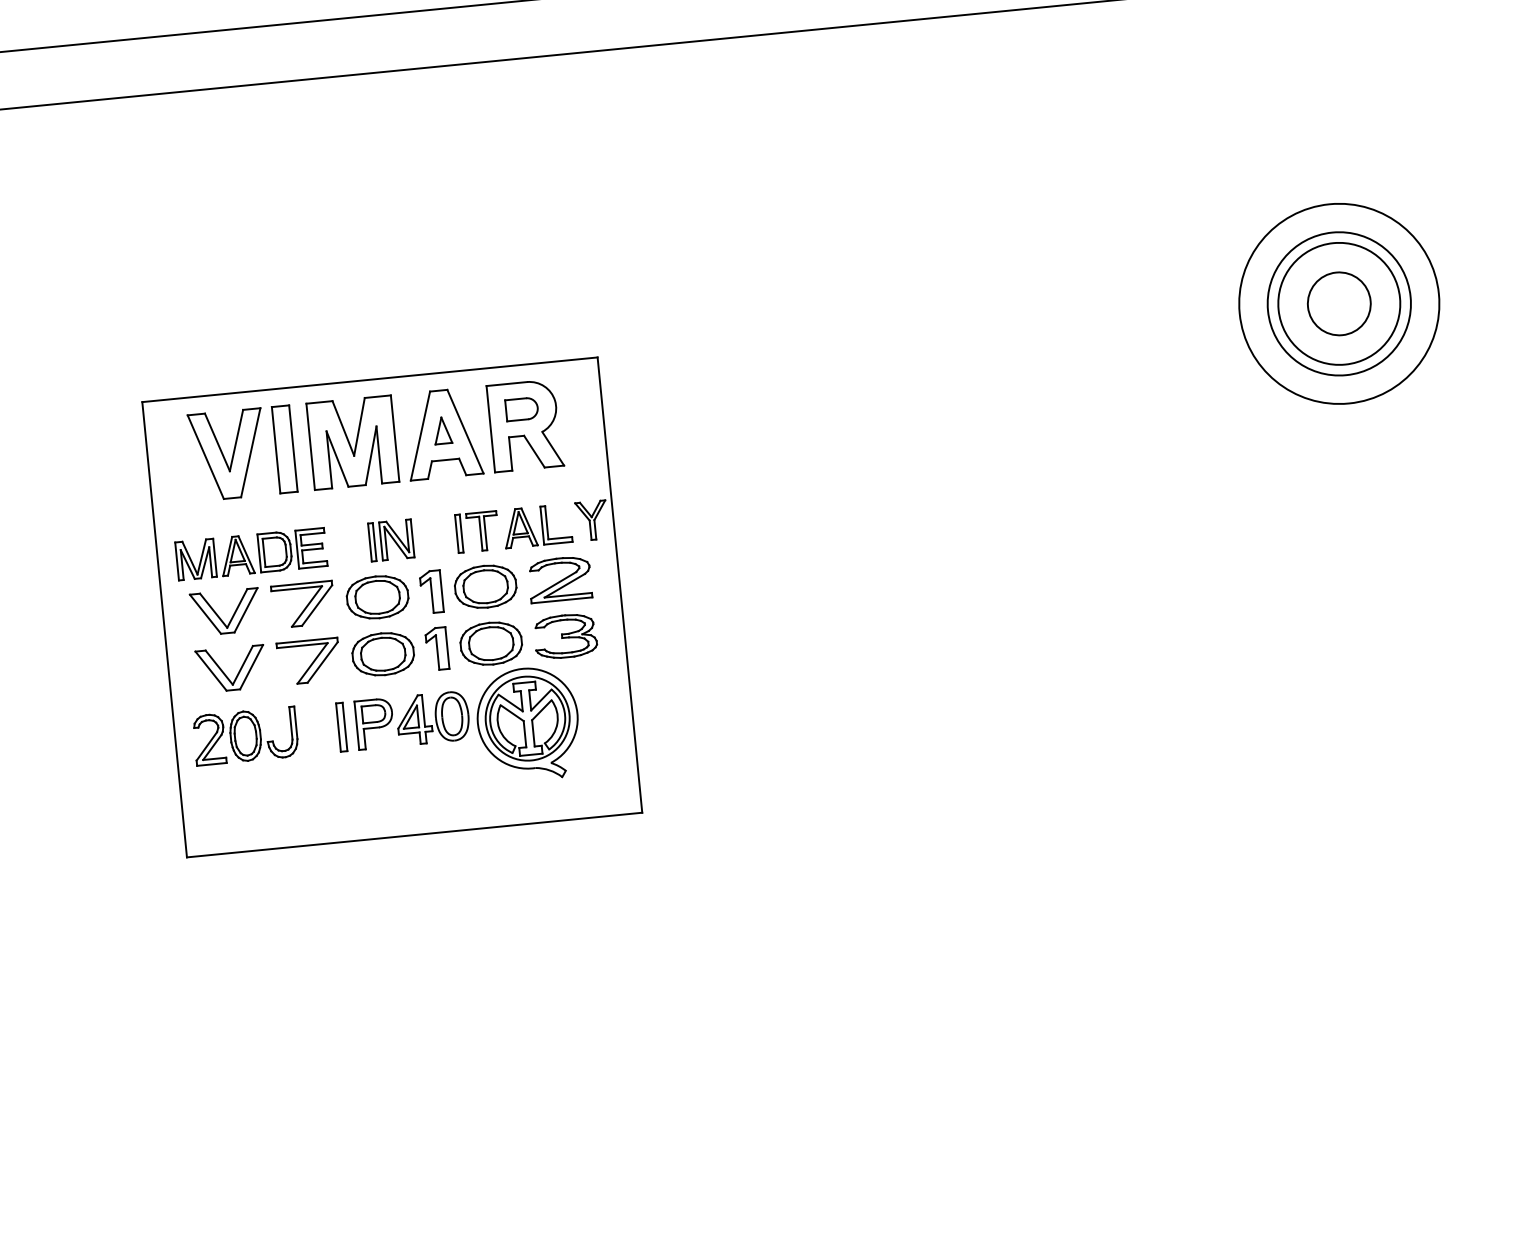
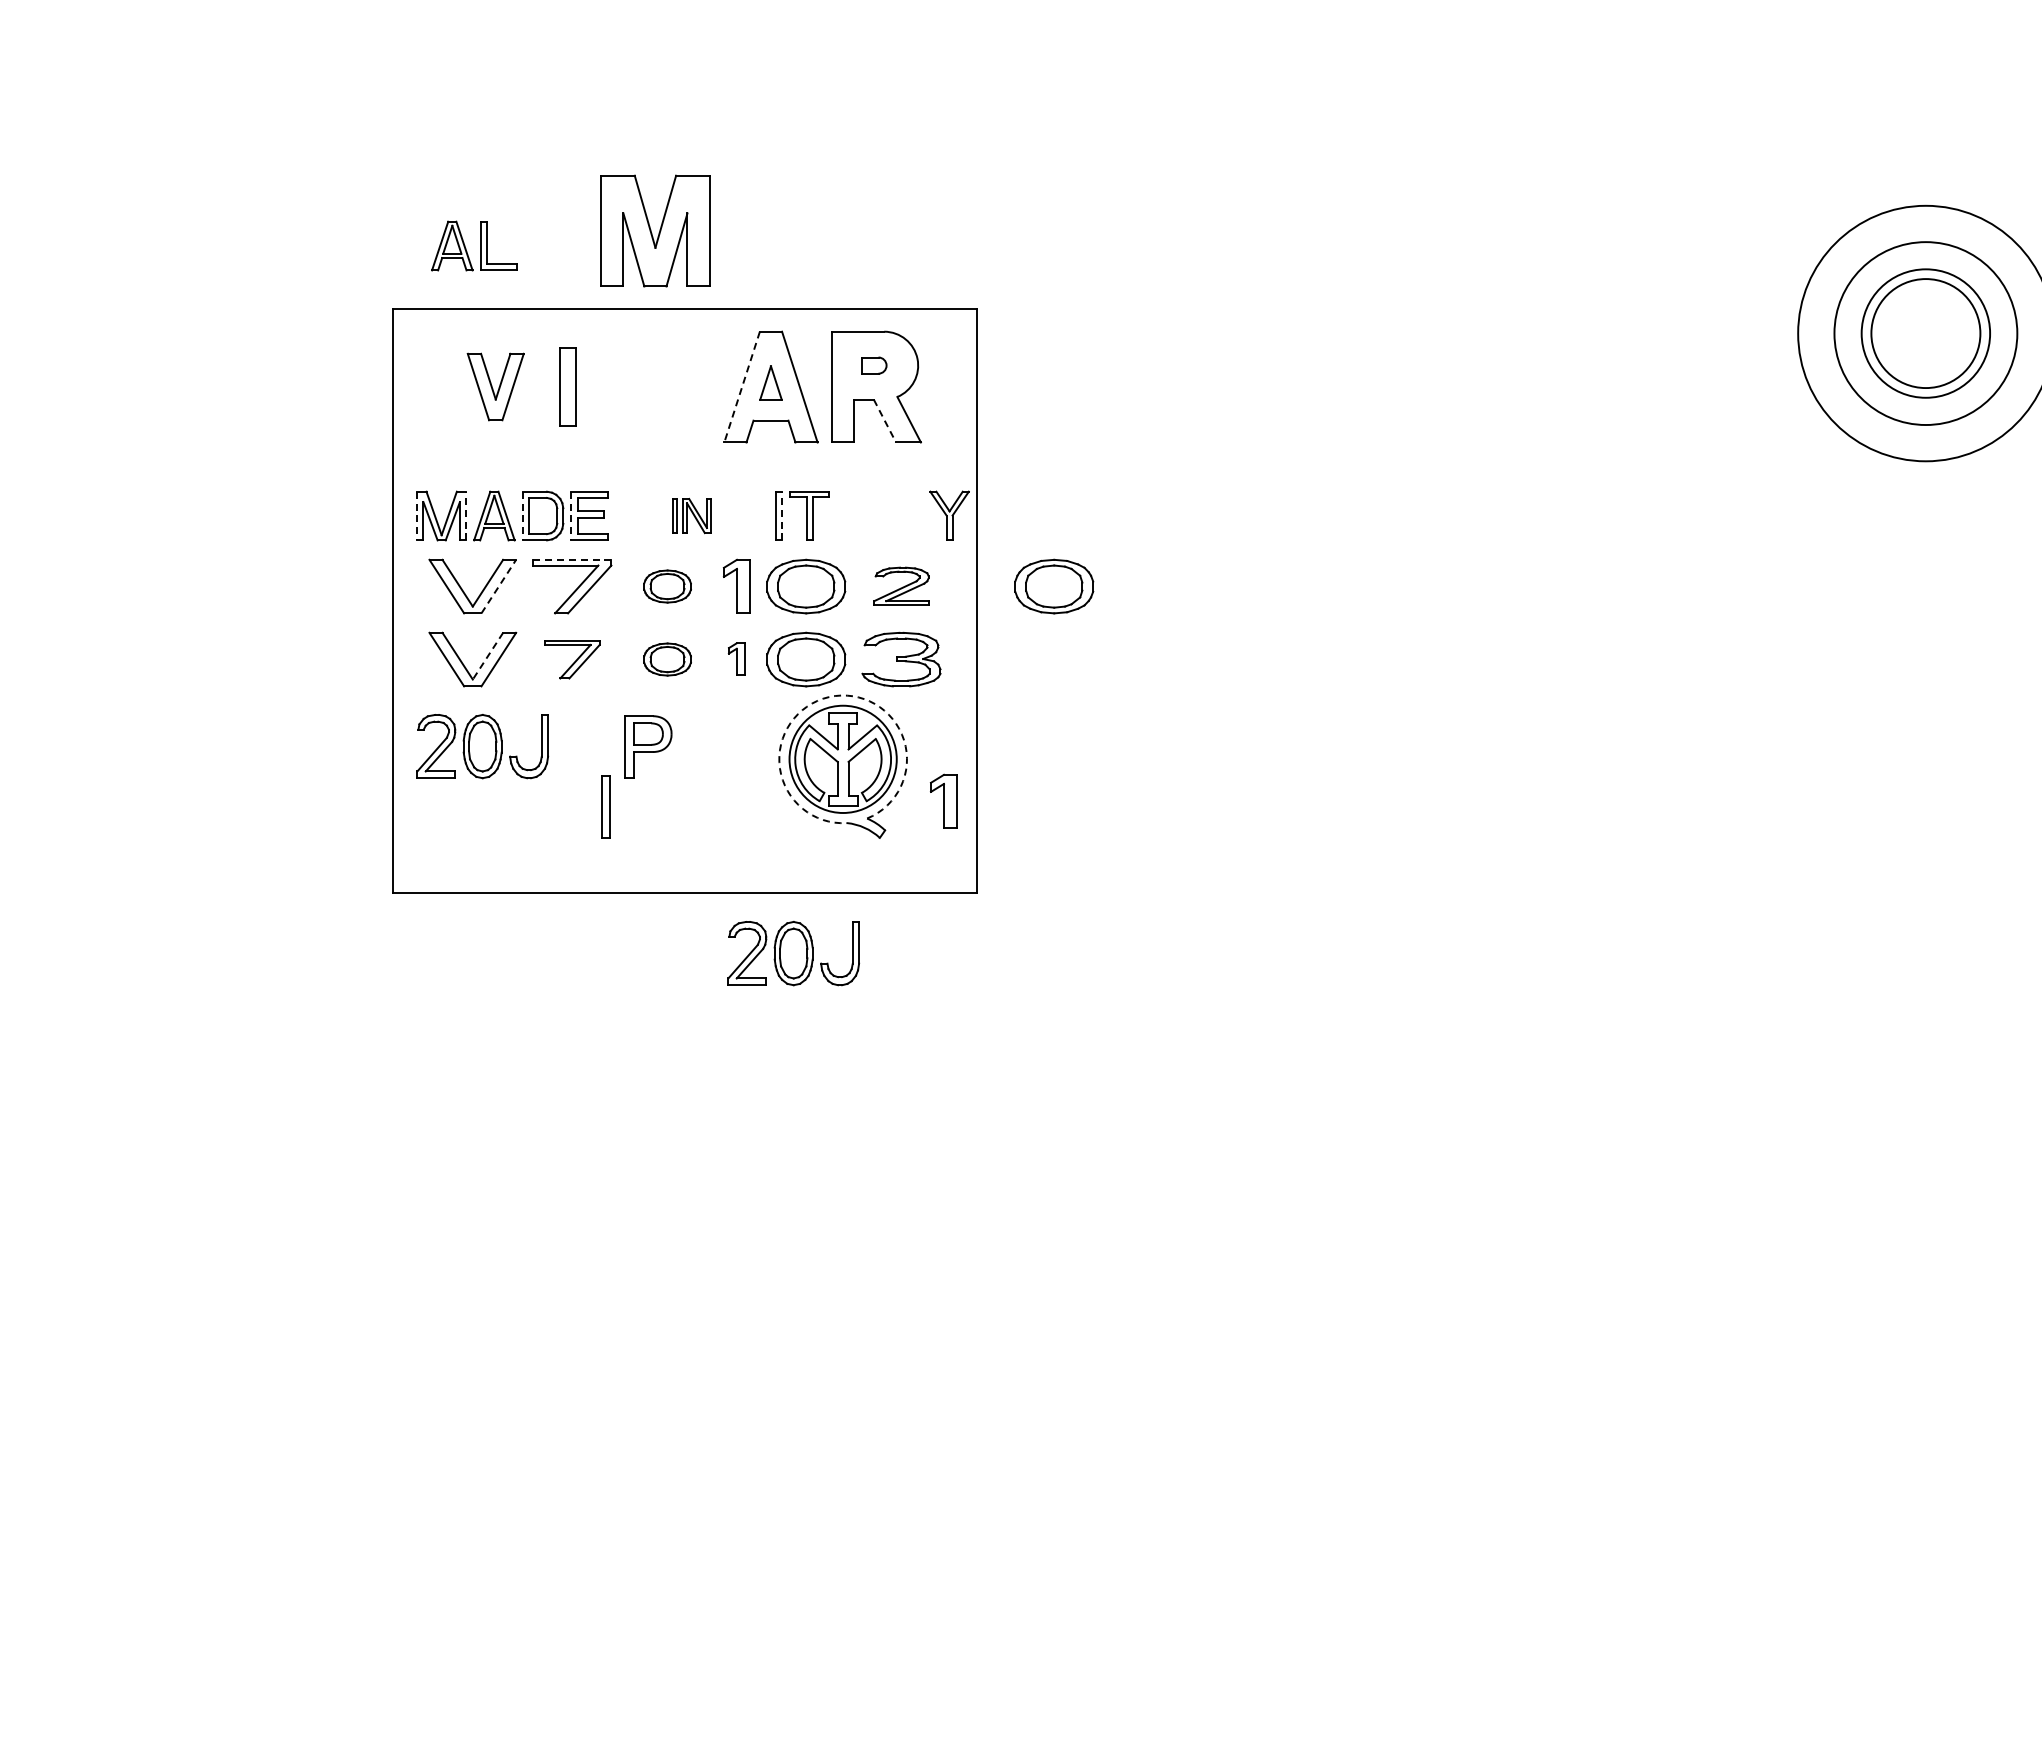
circle: (1339, 303) -> (1925, 333), size x0.7
circle: (1339, 303) -> (1925, 333), size x1.6
part: (522, 409) -> (874, 365), size x0.6
line: (420, 436) -> (741, 387), solid -> dashed
part: (352, 442) -> (655, 230), moved
part: (284, 449) -> (567, 386), size x0.7
line: (534, 451) -> (885, 421), solid -> dashed
part: (228, 454) -> (495, 386), size x0.6
part: (537, 525) -> (474, 245), moved
line: (461, 533) -> (782, 515), solid -> dashed
part: (390, 540) -> (691, 515), size x0.7
line: (297, 550) -> (571, 516), solid -> dashed
line: (259, 553) -> (522, 516), solid -> dashed
line: (215, 557) -> (466, 515), solid -> dashed
line: (177, 561) -> (417, 516), solid -> dashed
part: (679, 567) -> (1054, 586), added
part: (559, 578) -> (901, 585), size x0.7
line: (301, 583) -> (572, 559), solid -> dashed
part: (377, 597) -> (667, 586), size x0.6
line: (245, 610) -> (498, 586), solid -> dashed
part: (436, 648) -> (736, 658), size x0.6
part: (383, 654) -> (667, 659), size x0.6
part: (309, 661) -> (572, 659), size x0.7
line: (242, 665) -> (487, 656), solid -> dashed
arc: (512, 671) -> (829, 697), solid -> dashed
part: (432, 718) -> (722, 747), removed
part: (341, 726) -> (605, 806), moved
part: (609, 743) -> (943, 800), added
part: (503, 873) -> (793, 953), added

